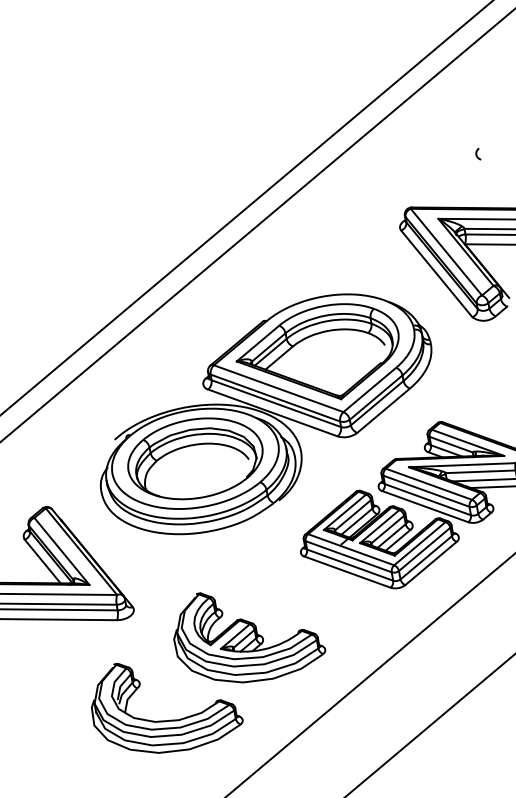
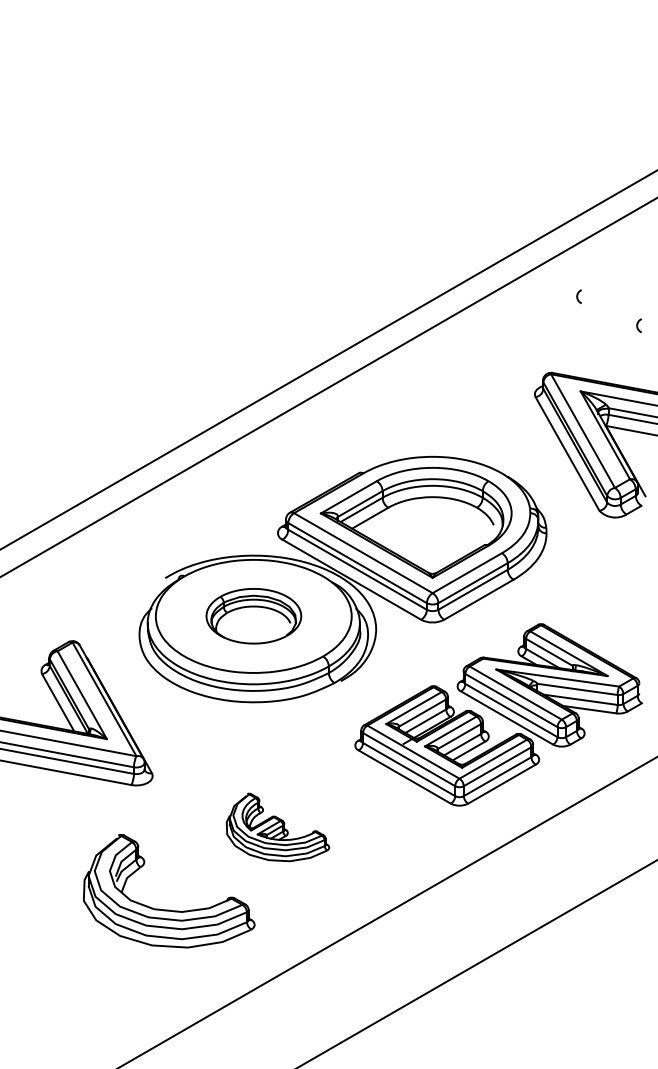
arc: (422, 138) -> (578, 296), added
part: (195, 458) -> (253, 615), size x0.6
part: (247, 634) -> (277, 827), size x0.6

